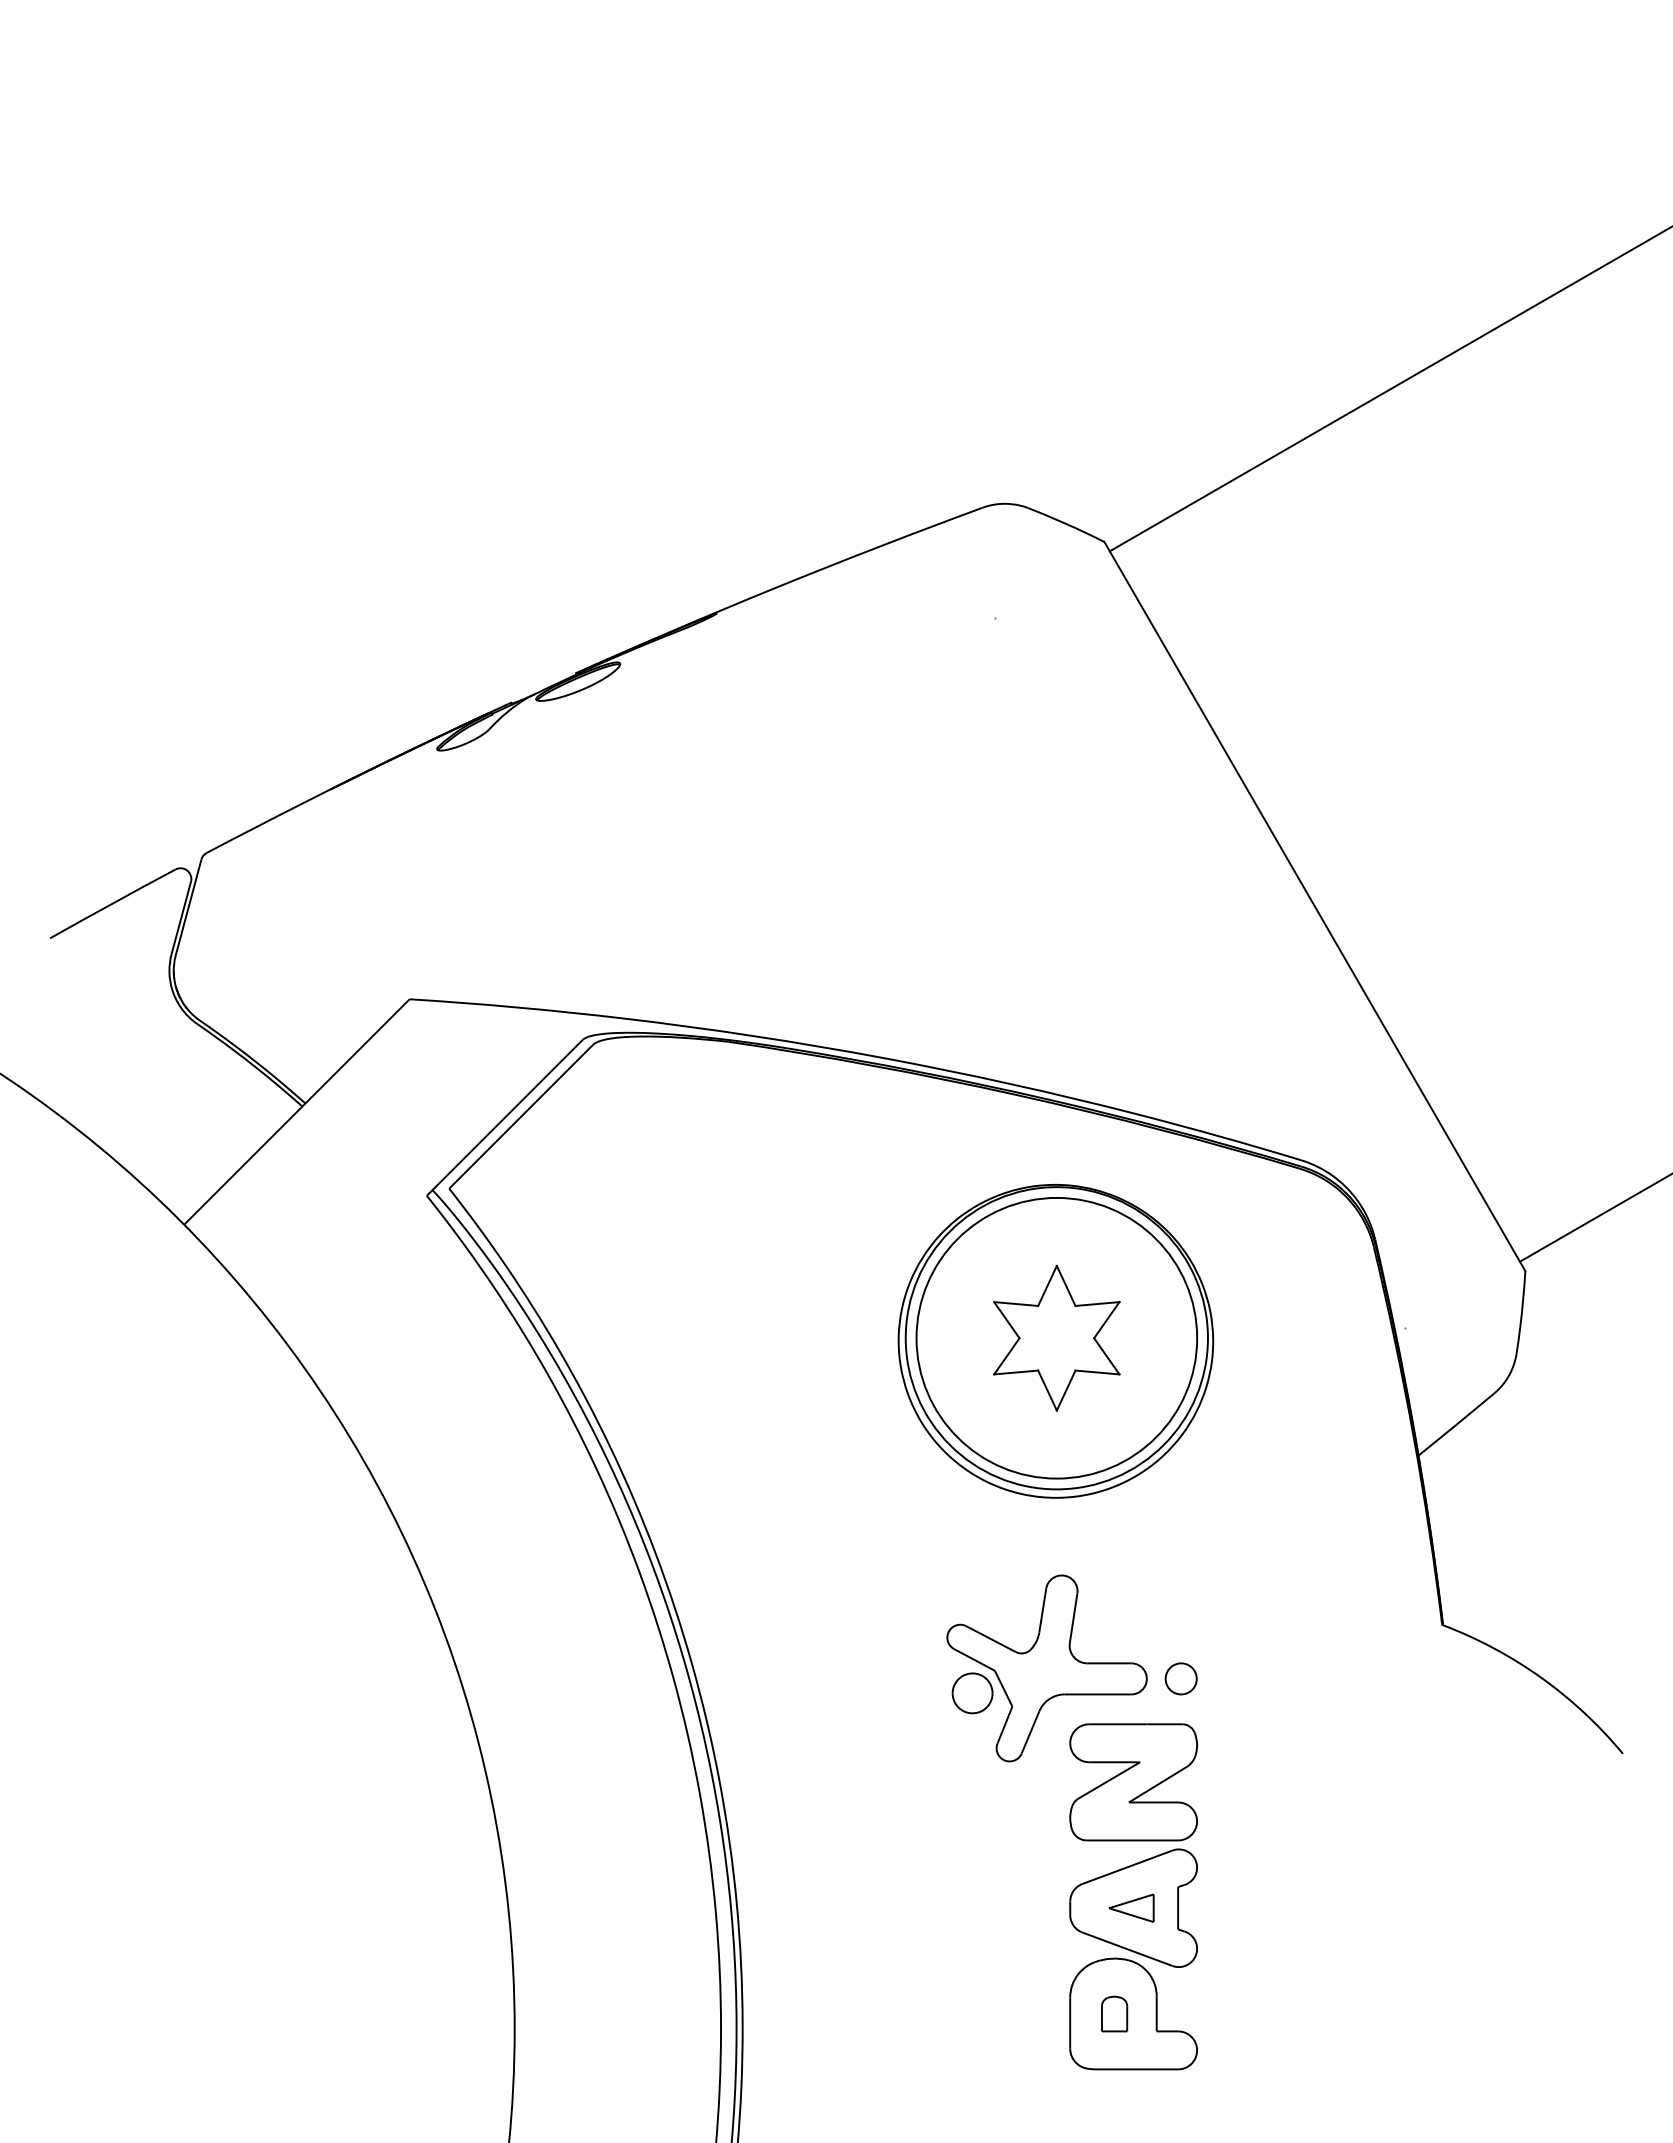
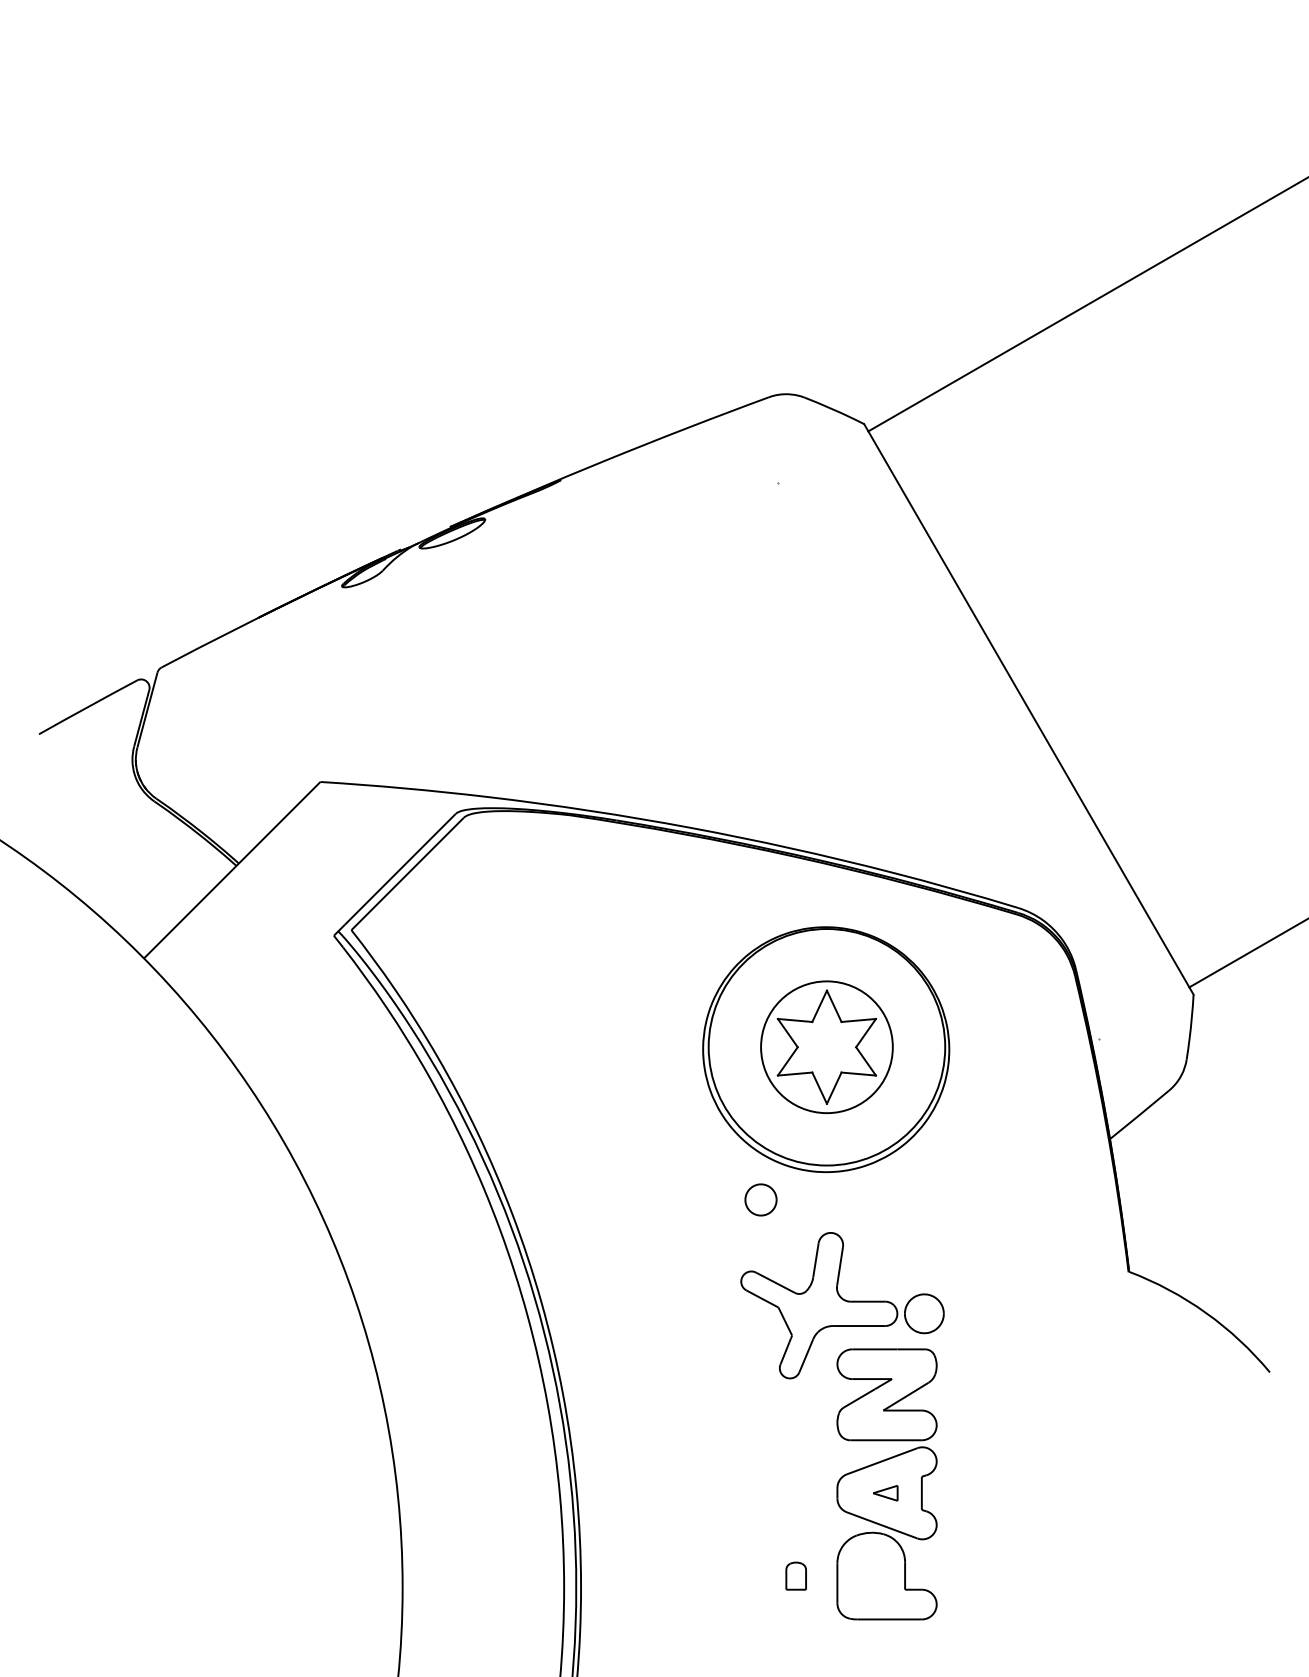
circle: (1056, 1337) -> (826, 1046), size x0.6
part: (1180, 1678) -> (923, 1313), size x1.6
part: (972, 1693) -> (760, 1200), moved
part: (1131, 1907) -> (885, 1492), size x0.7
part: (1114, 2013) -> (796, 1575), moved

